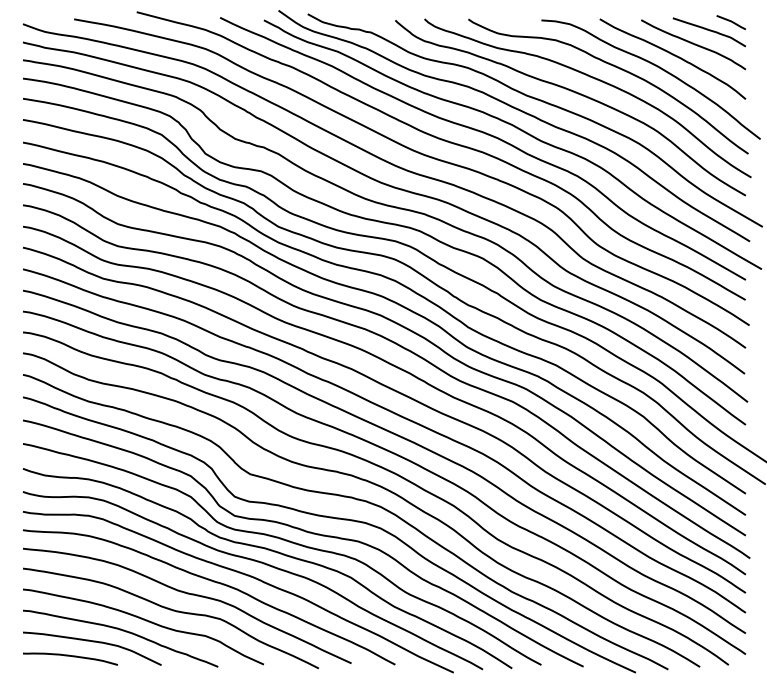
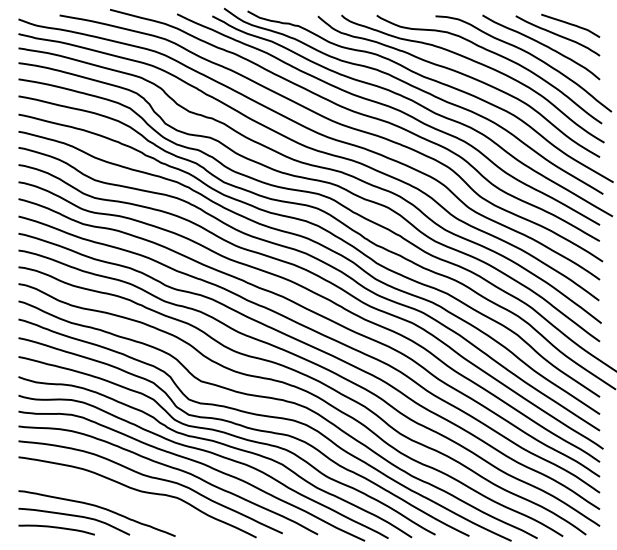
line: (731, 23) -> (588, 18), removed
curve: (147, 622) -> (118, 500), removed

